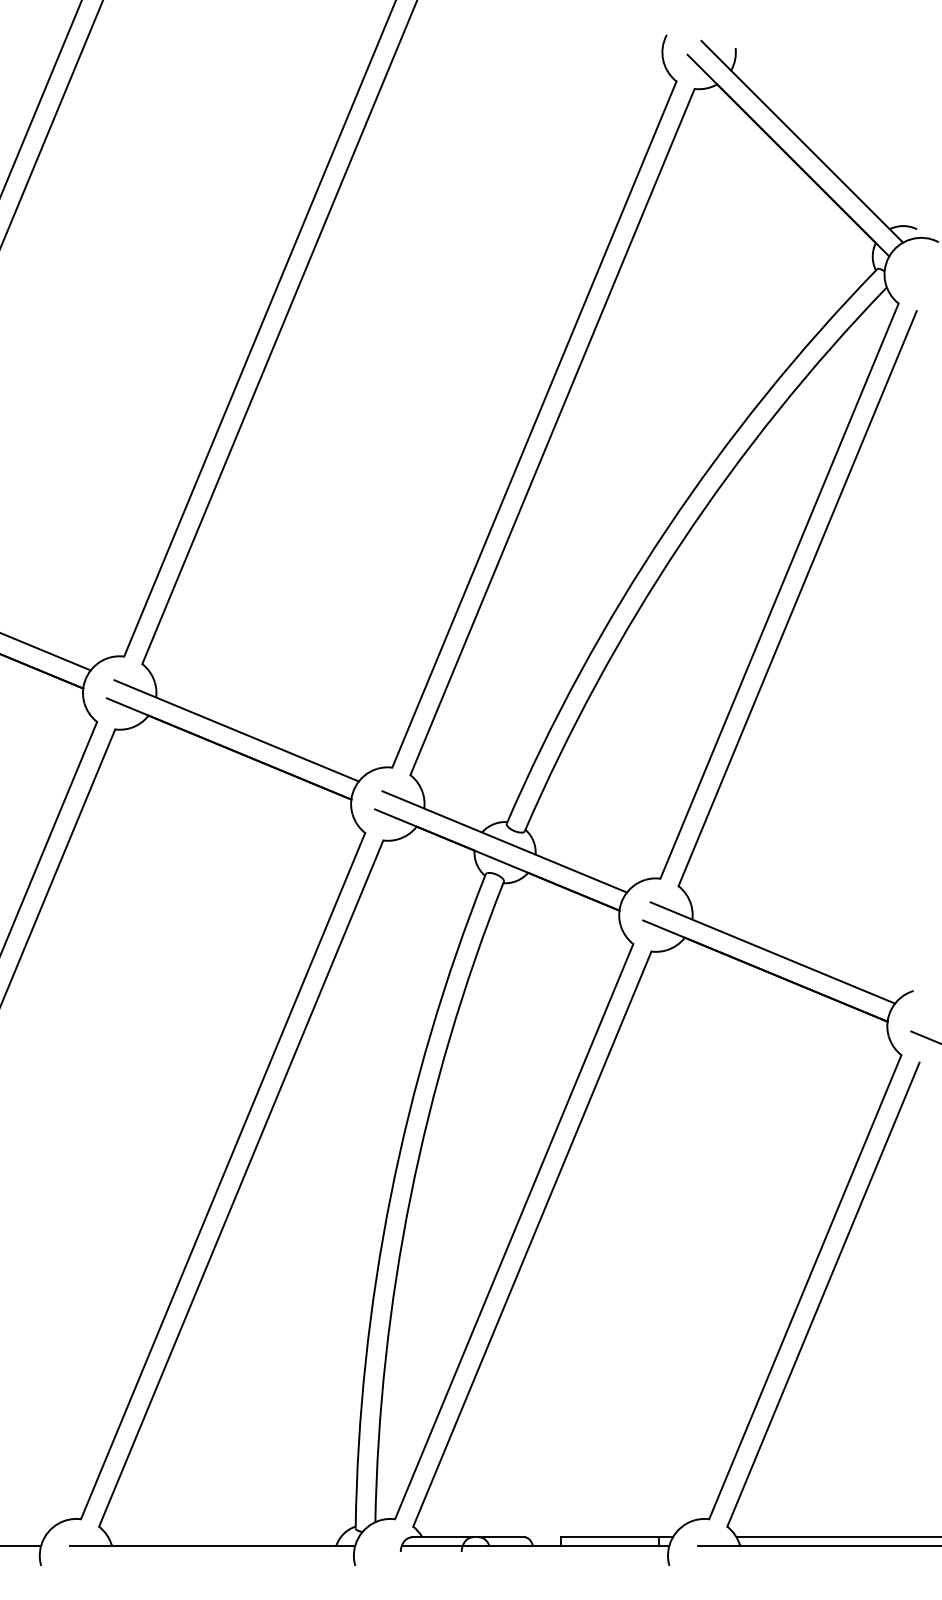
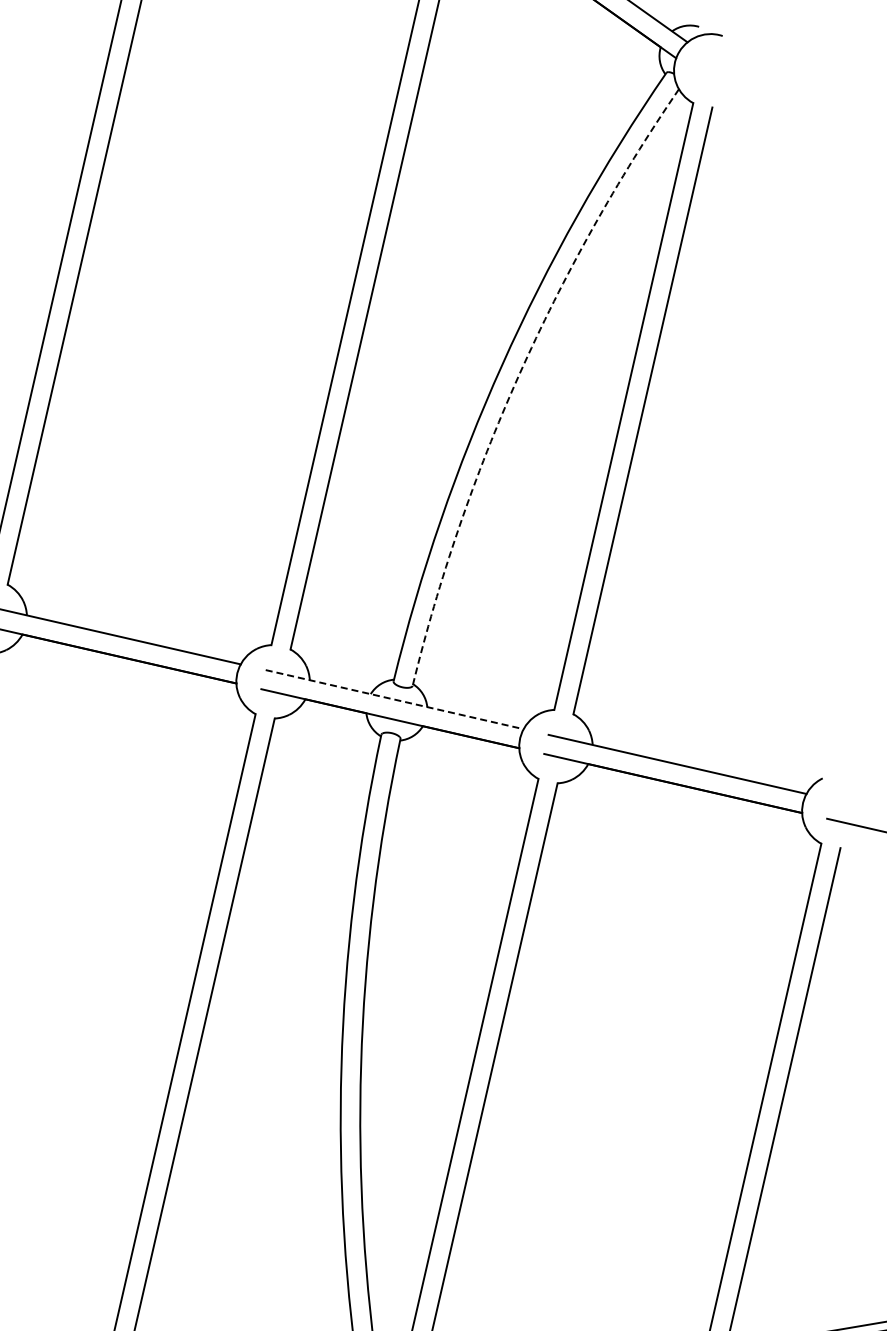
arc: (681, 543) -> (519, 375), solid -> dashed
line: (505, 842) -> (395, 700), solid -> dashed

